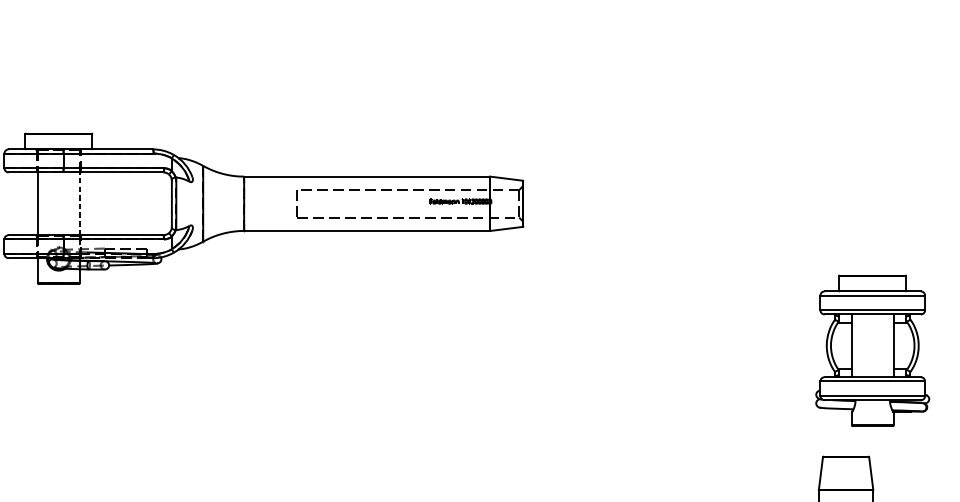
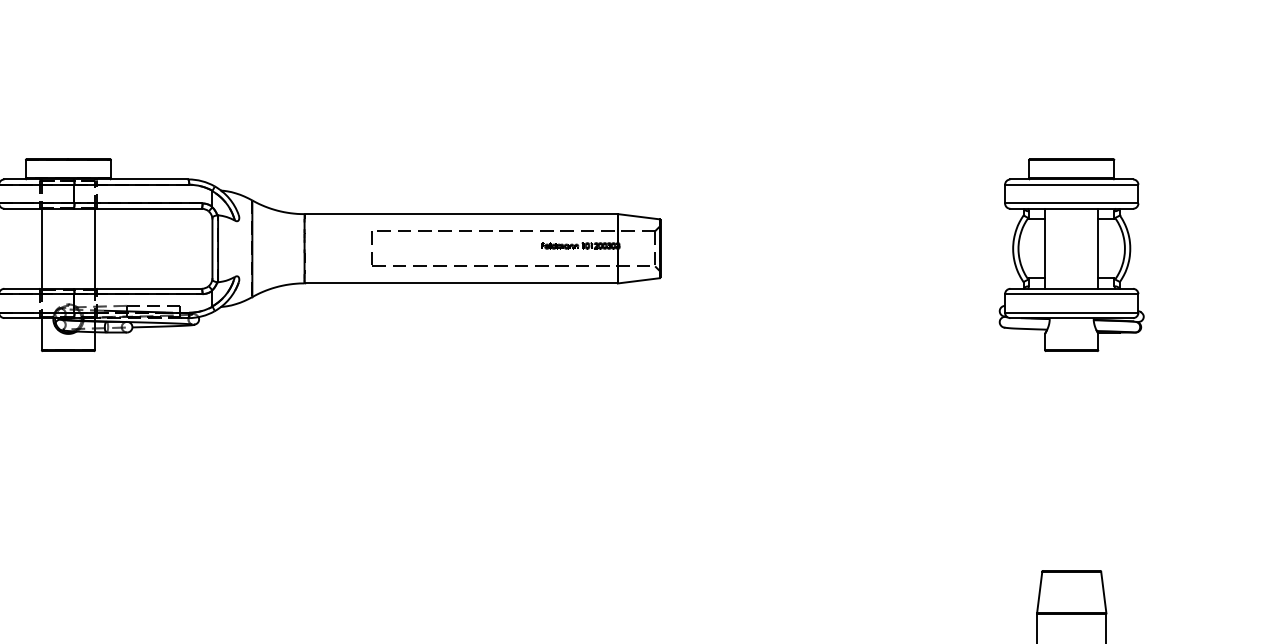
line: (80, 203) -> (95, 248), dashed -> solid
part: (872, 350) -> (1071, 254), moved

